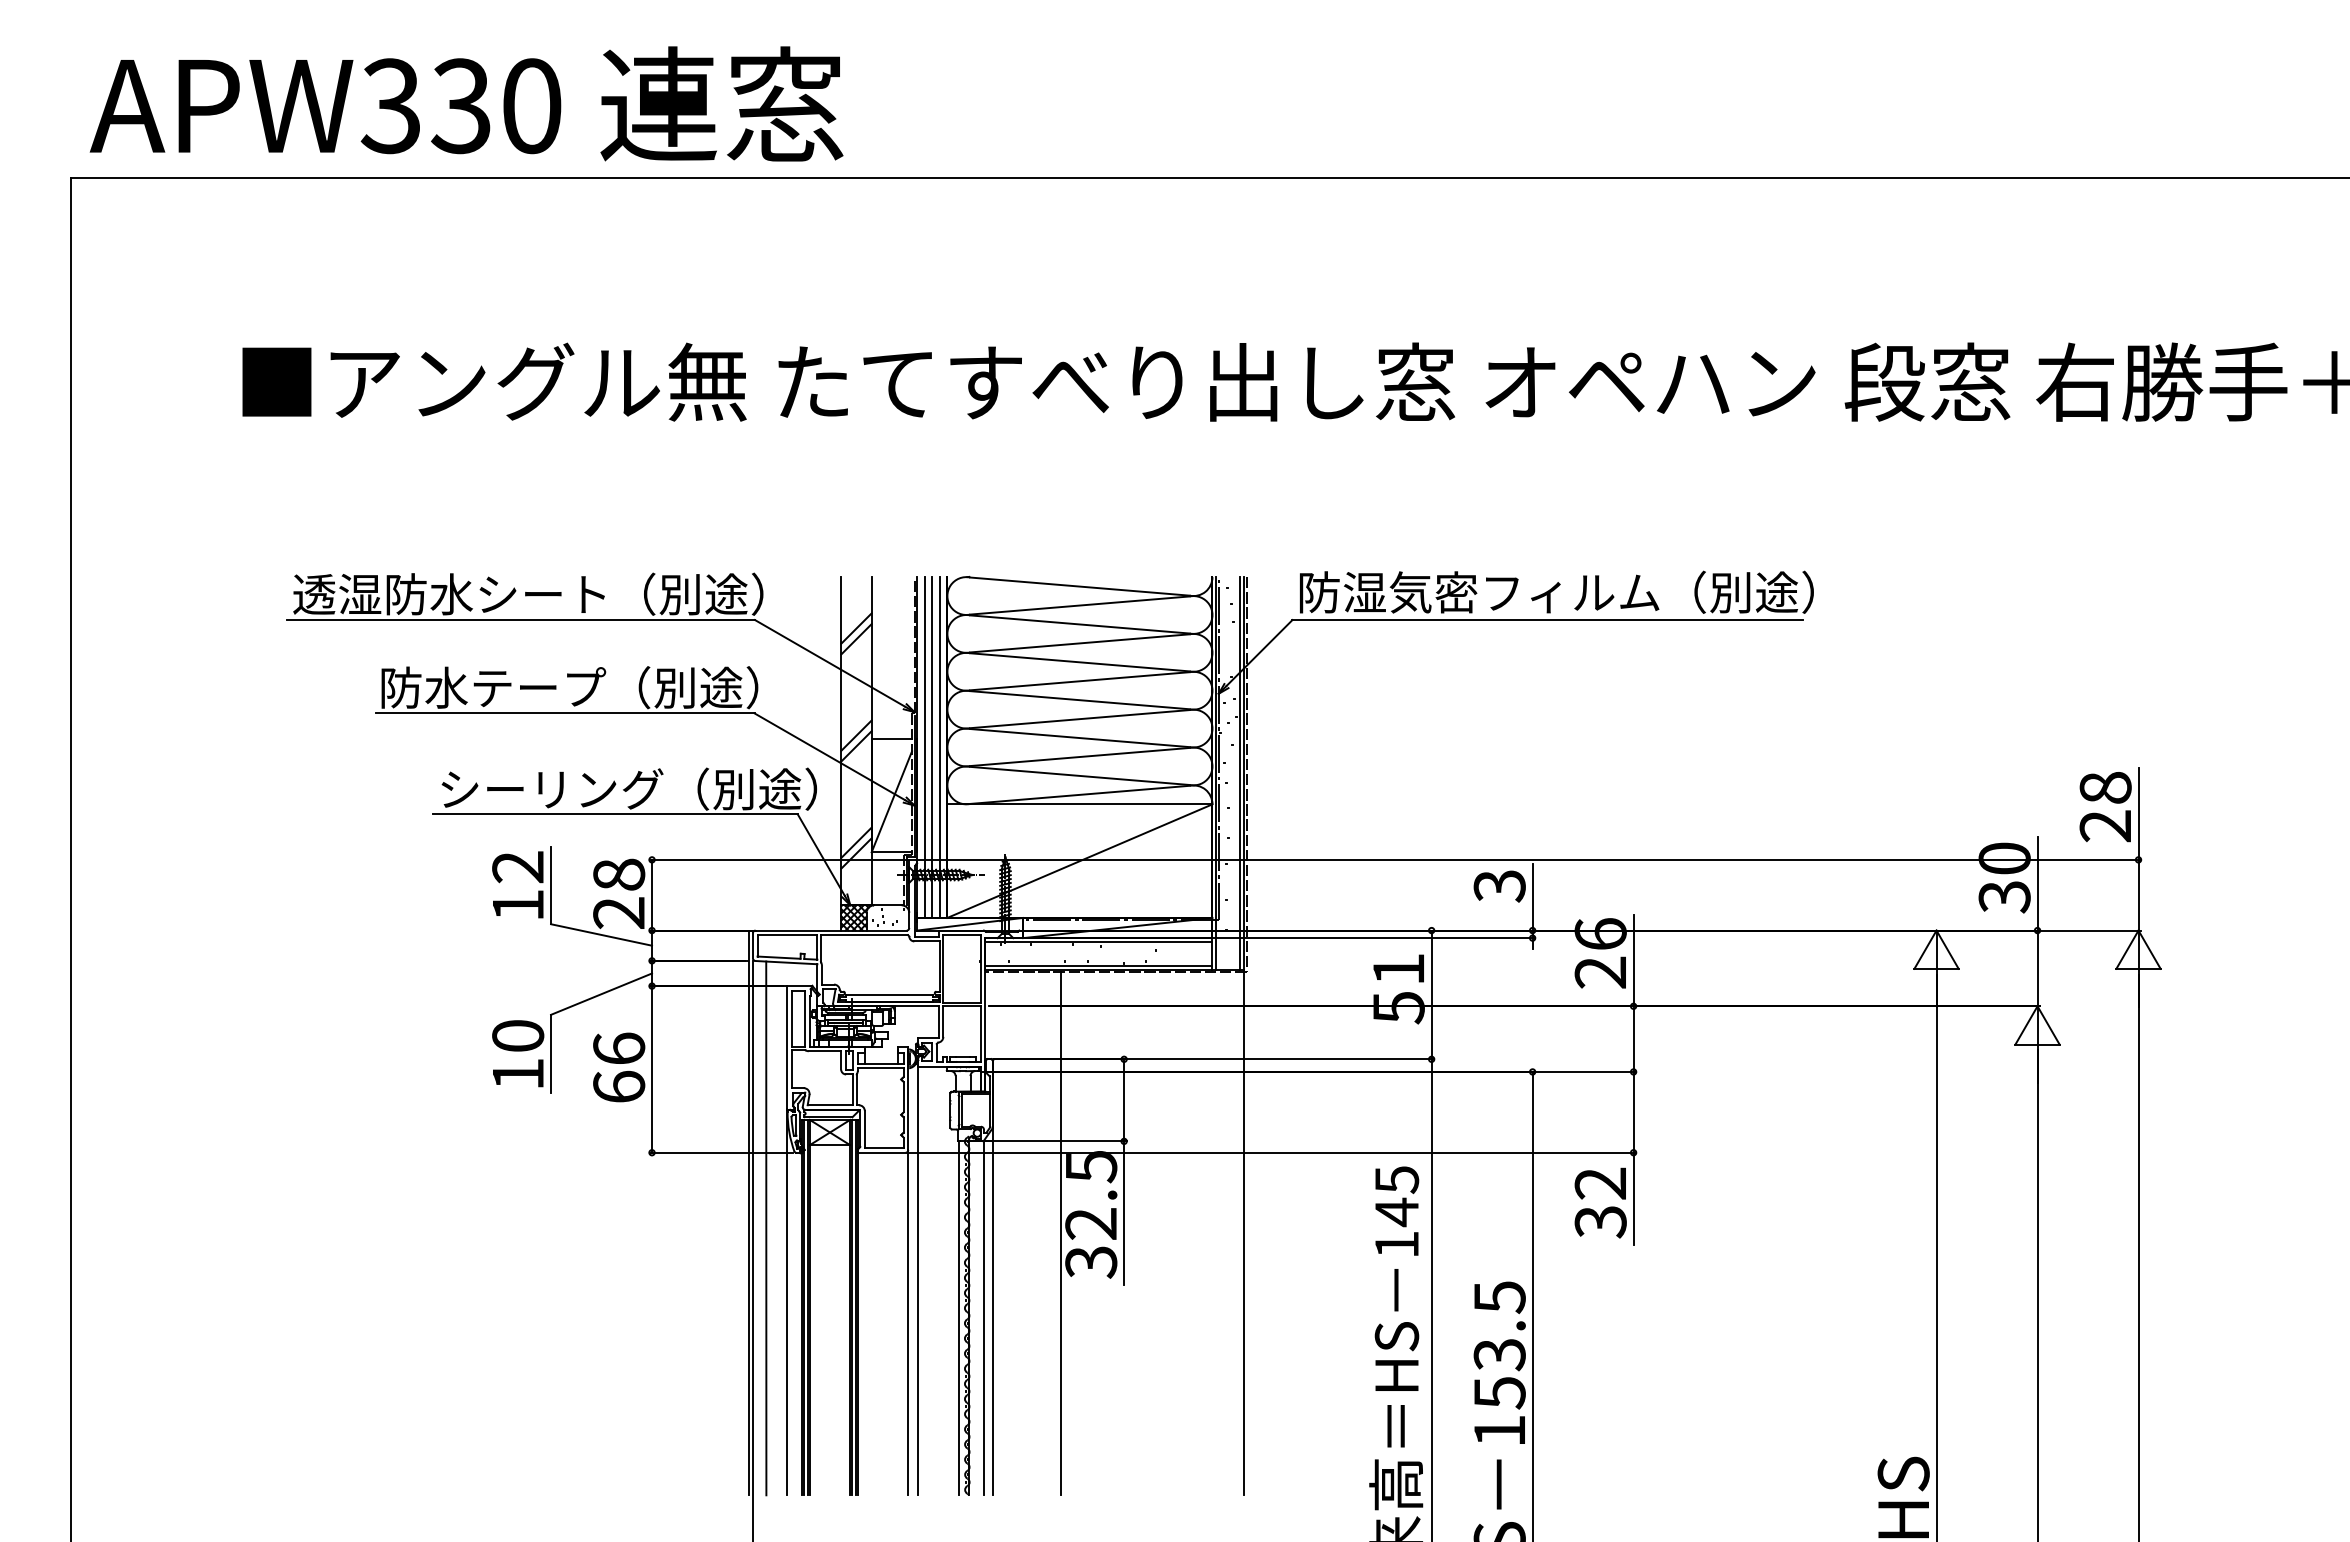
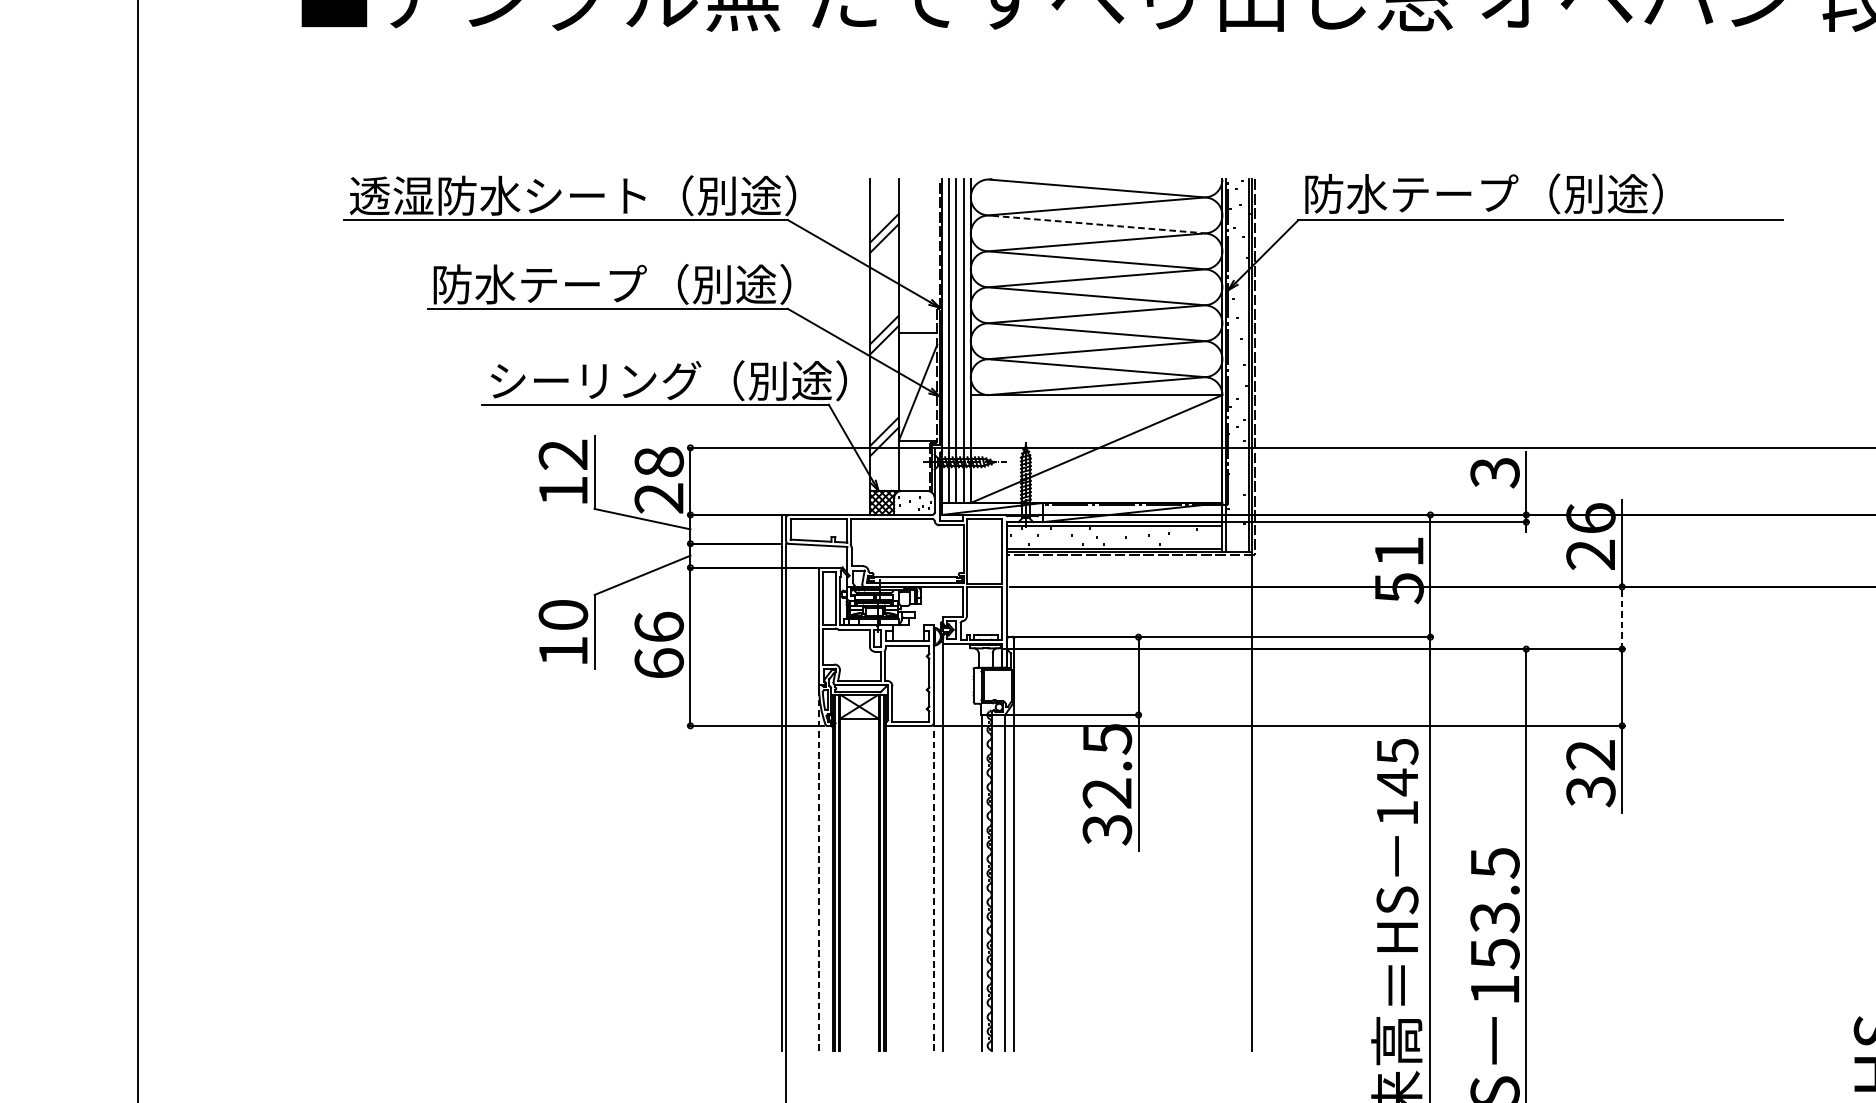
text: (1578, 591) -> (1569, 193), 防湿気密フィルム（別途） -> 防水テープ（別途）
line: (1080, 624) -> (1097, 224), solid -> dashed
line: (1633, 1039) -> (1622, 618), solid -> dashed
line: (766, 1228) -> (799, 797), removed
line: (1061, 1233) -> (1079, 802), removed
line: (787, 1301) -> (819, 867), solid -> dashed
line: (908, 1322) -> (933, 886), solid -> dashed

